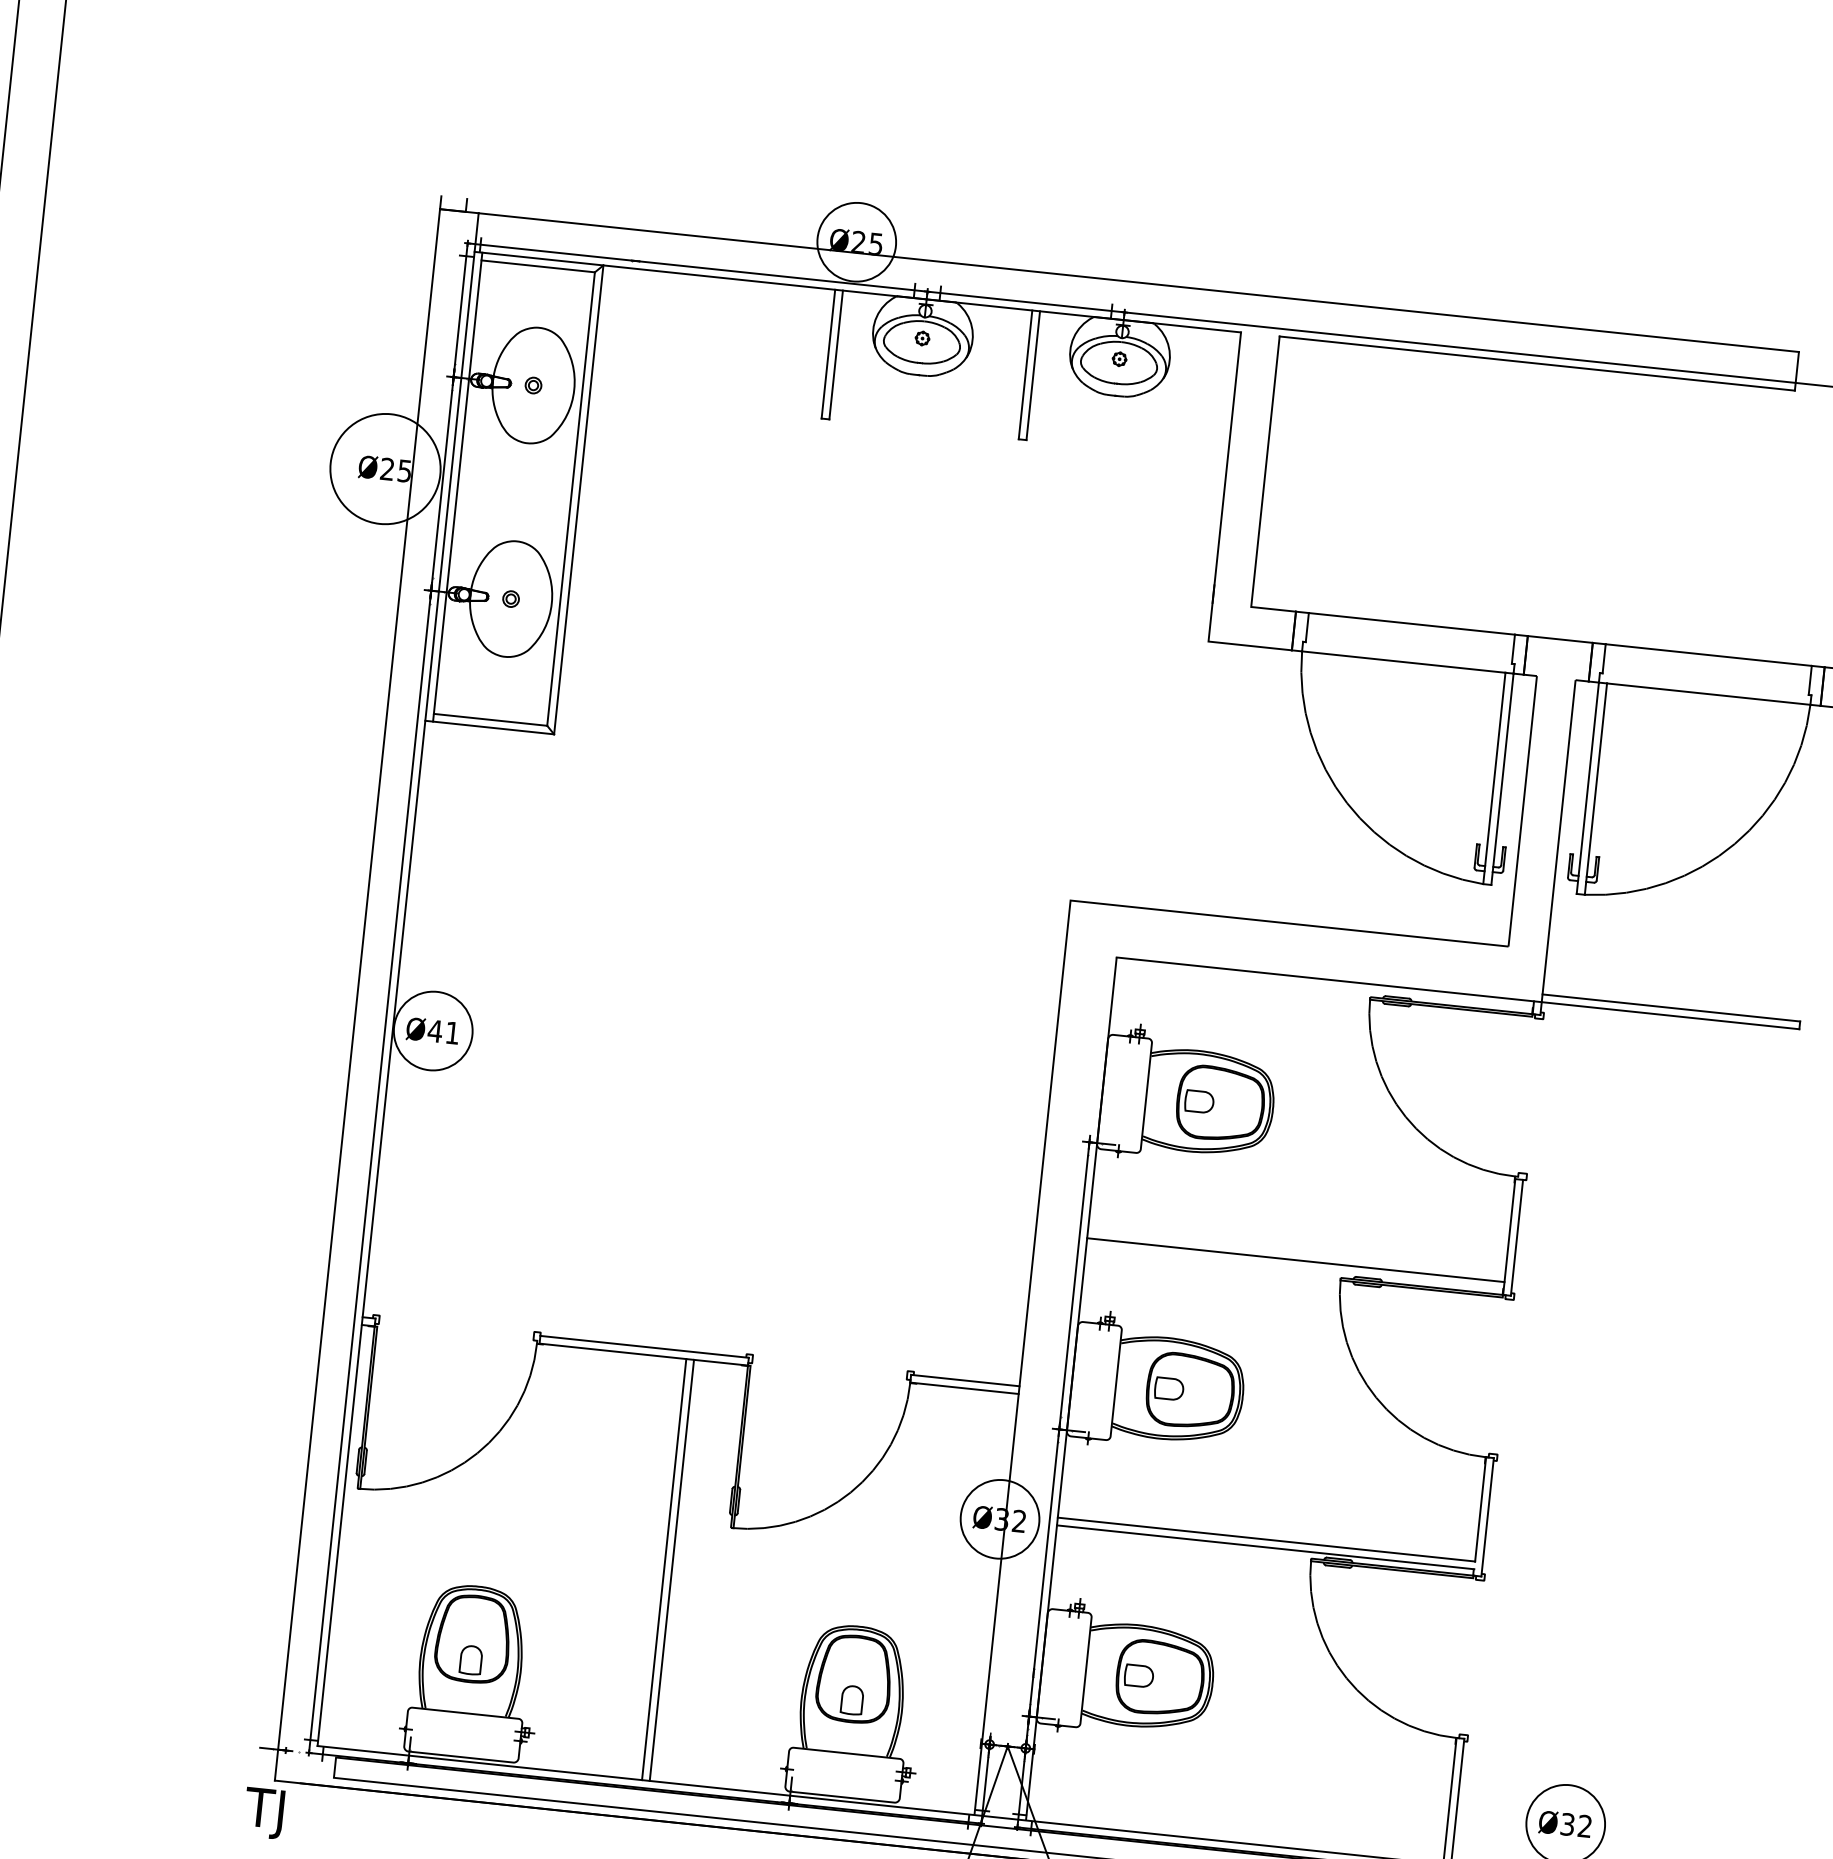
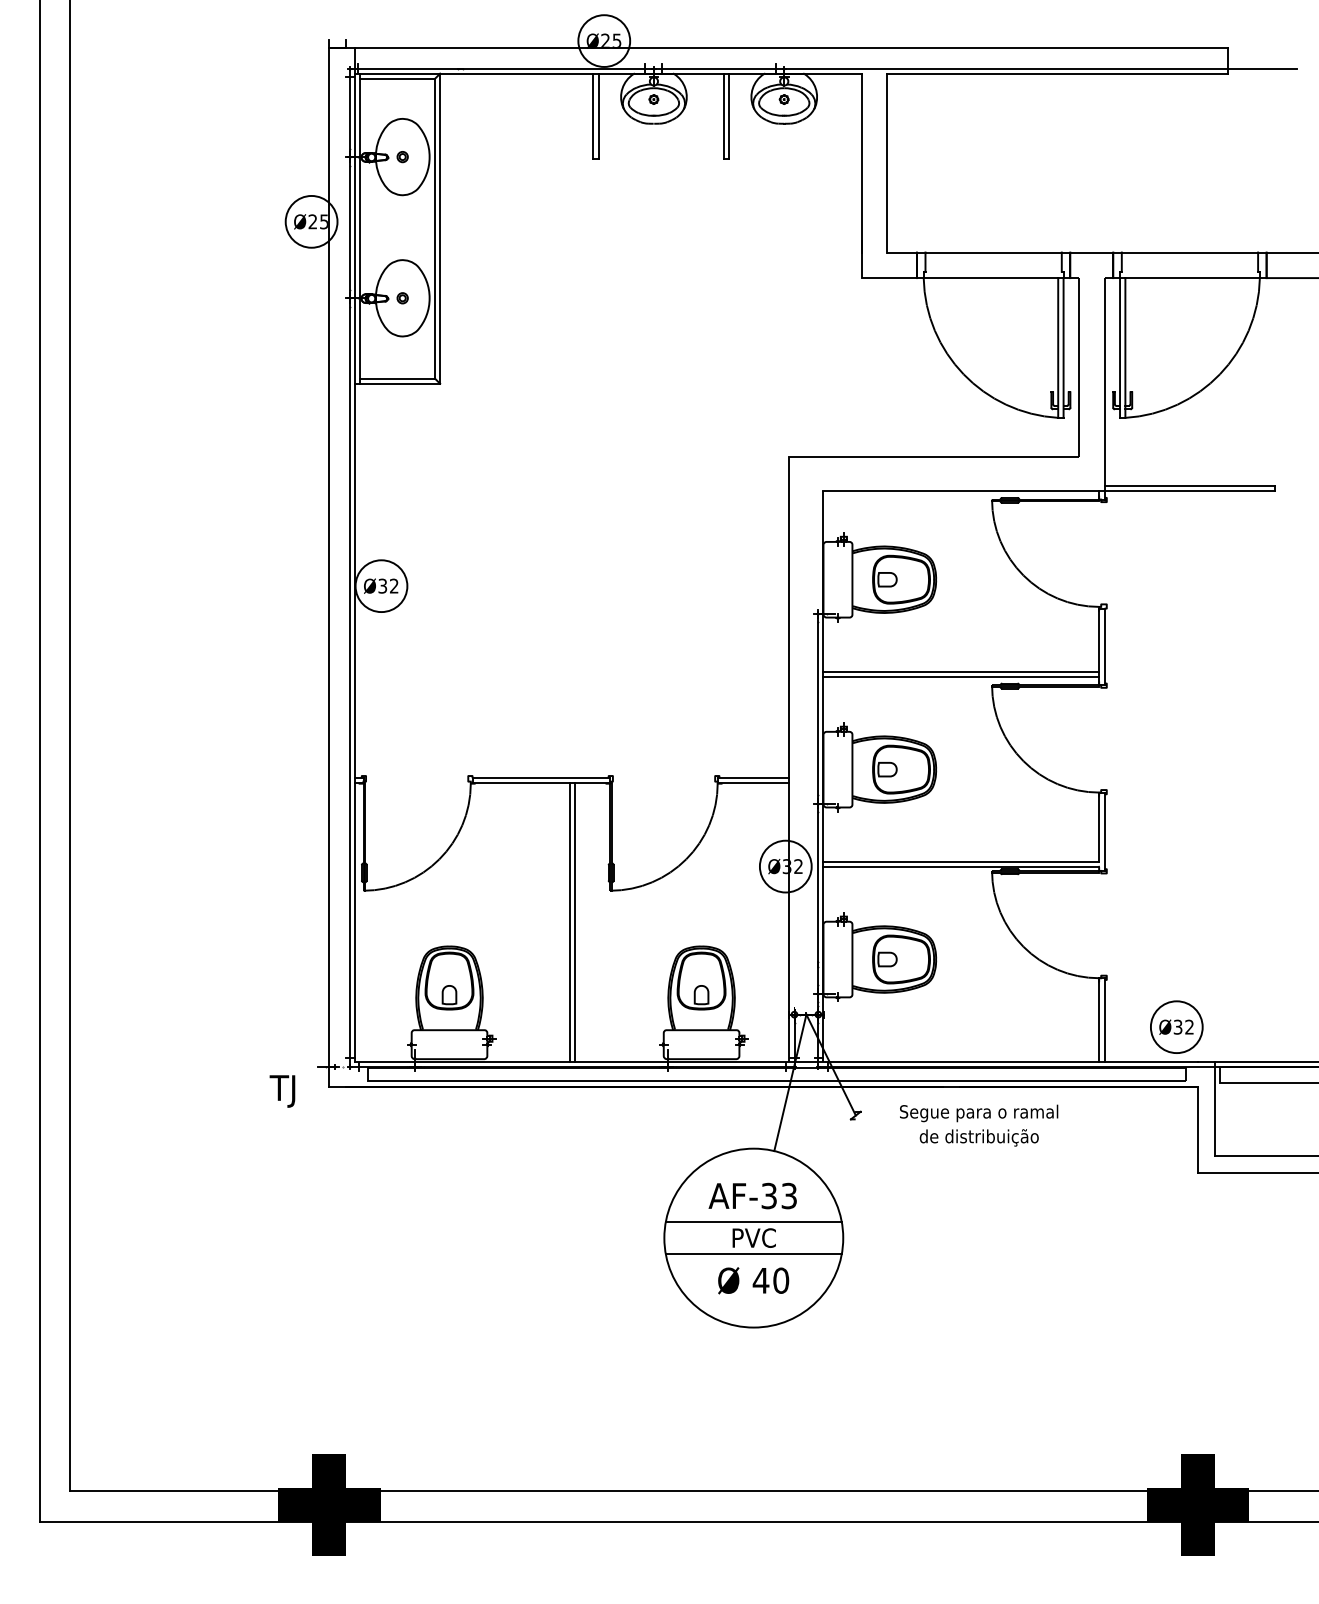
circle: (385, 468) -> (311, 221), size x0.71
text: (443, 1031) -> (388, 585), Ø41 -> Ø32
line: (1296, 1252) -> (961, 671), added
text: (263, 1813) -> (282, 1091), moved

